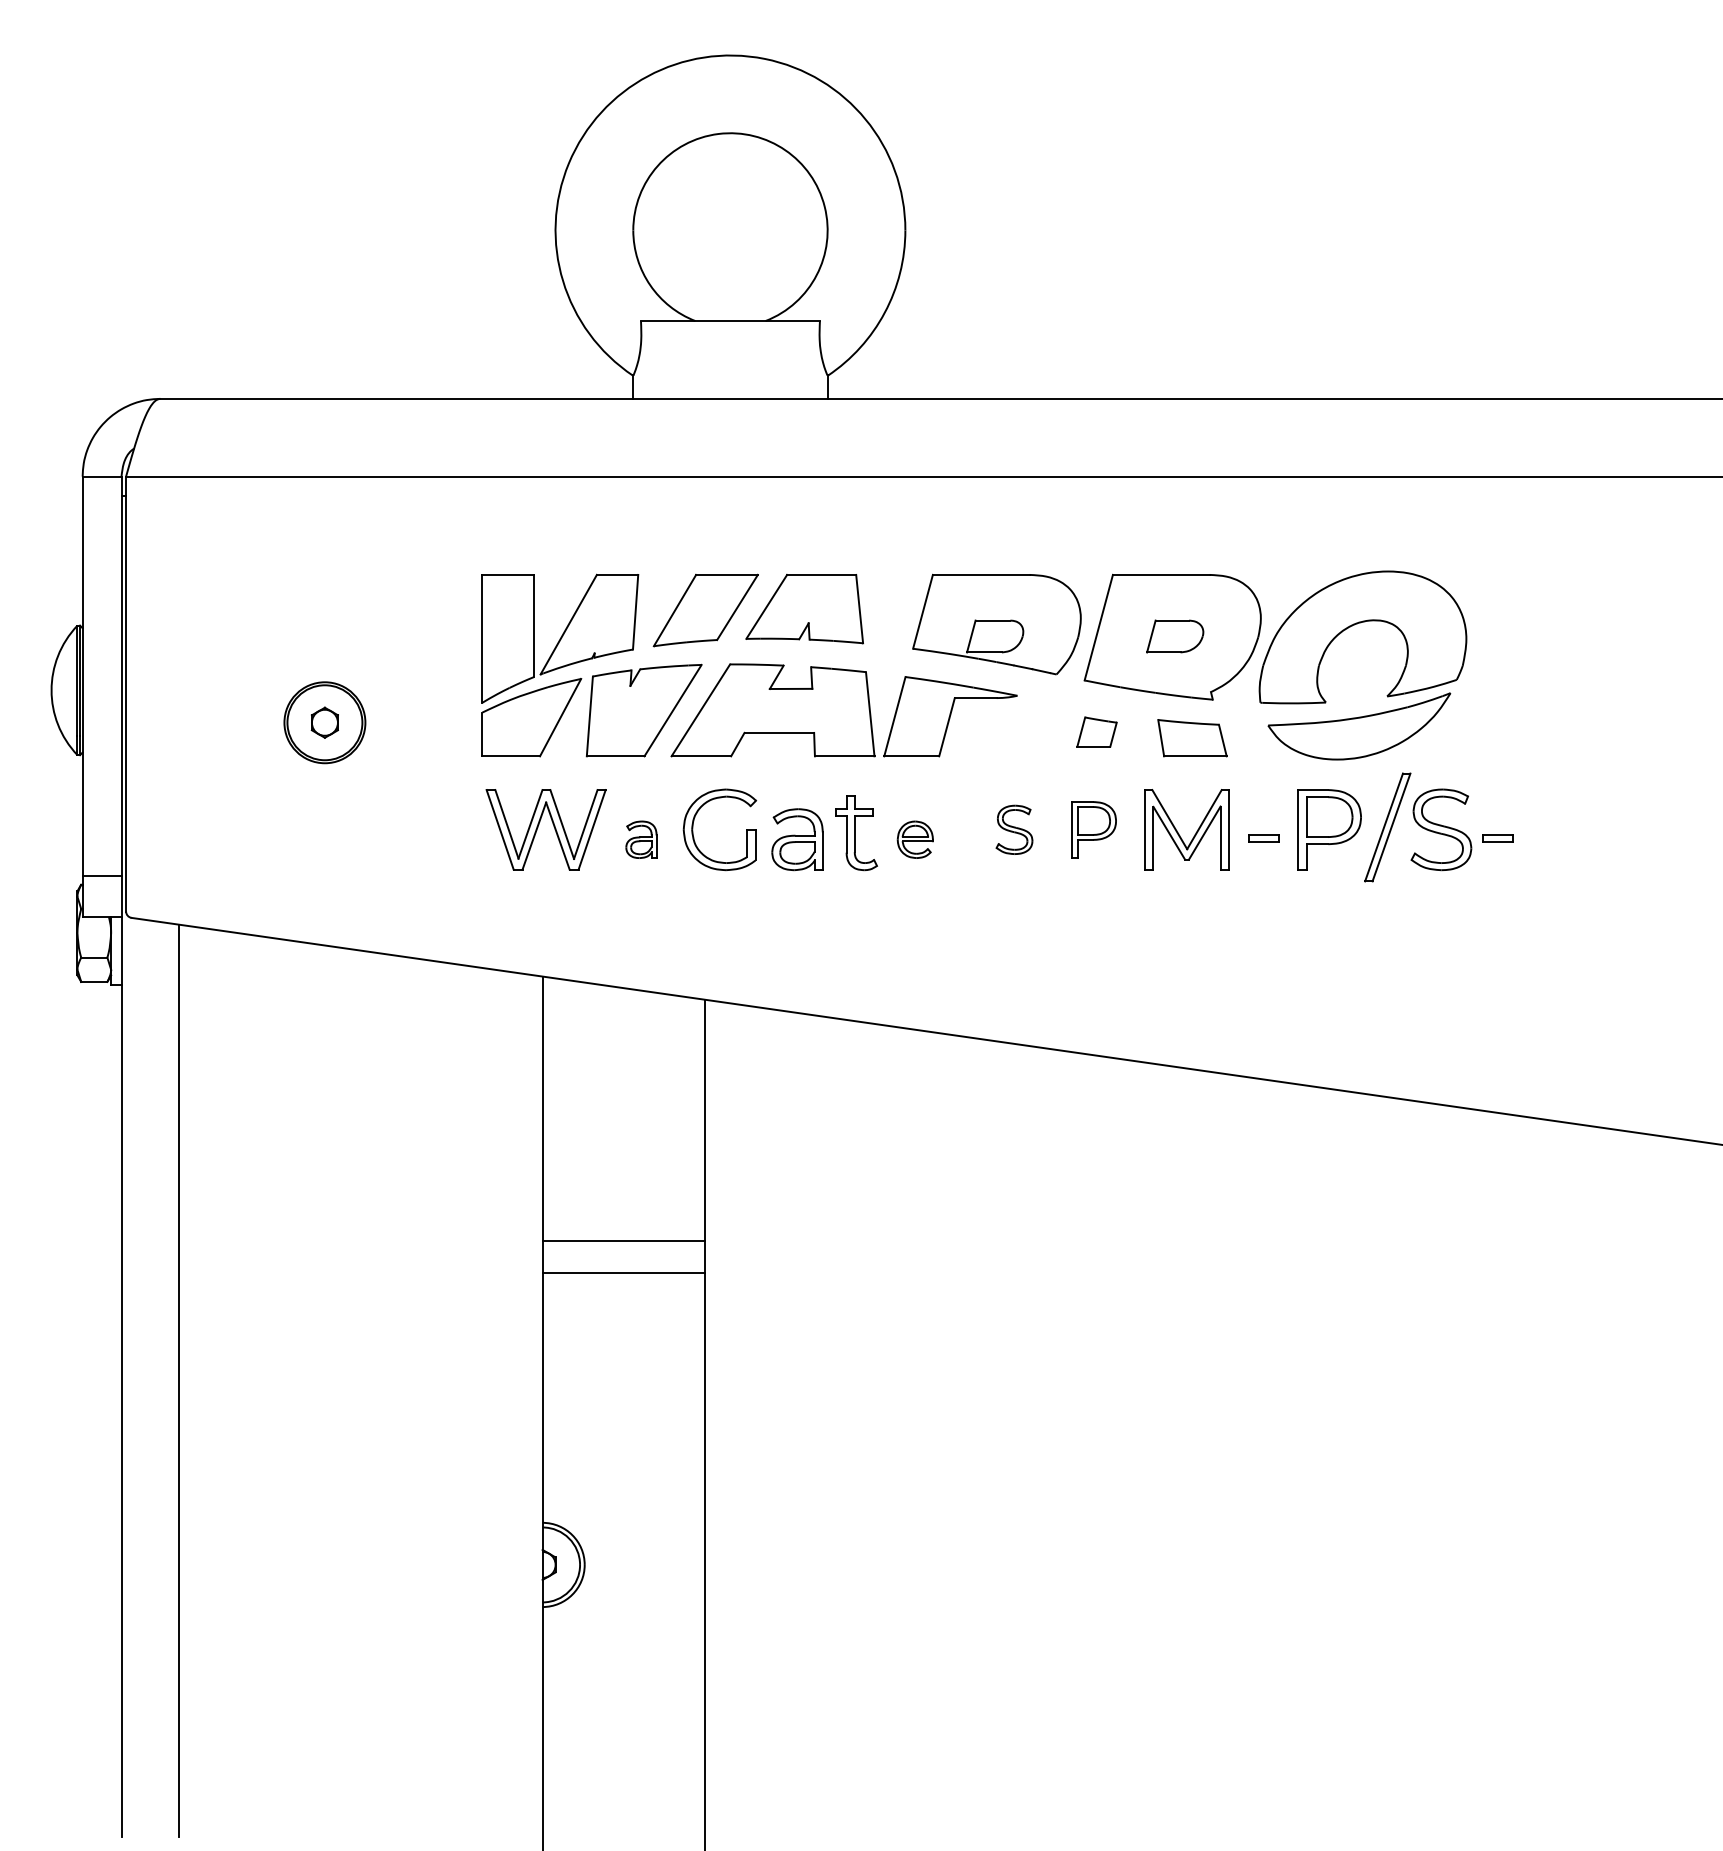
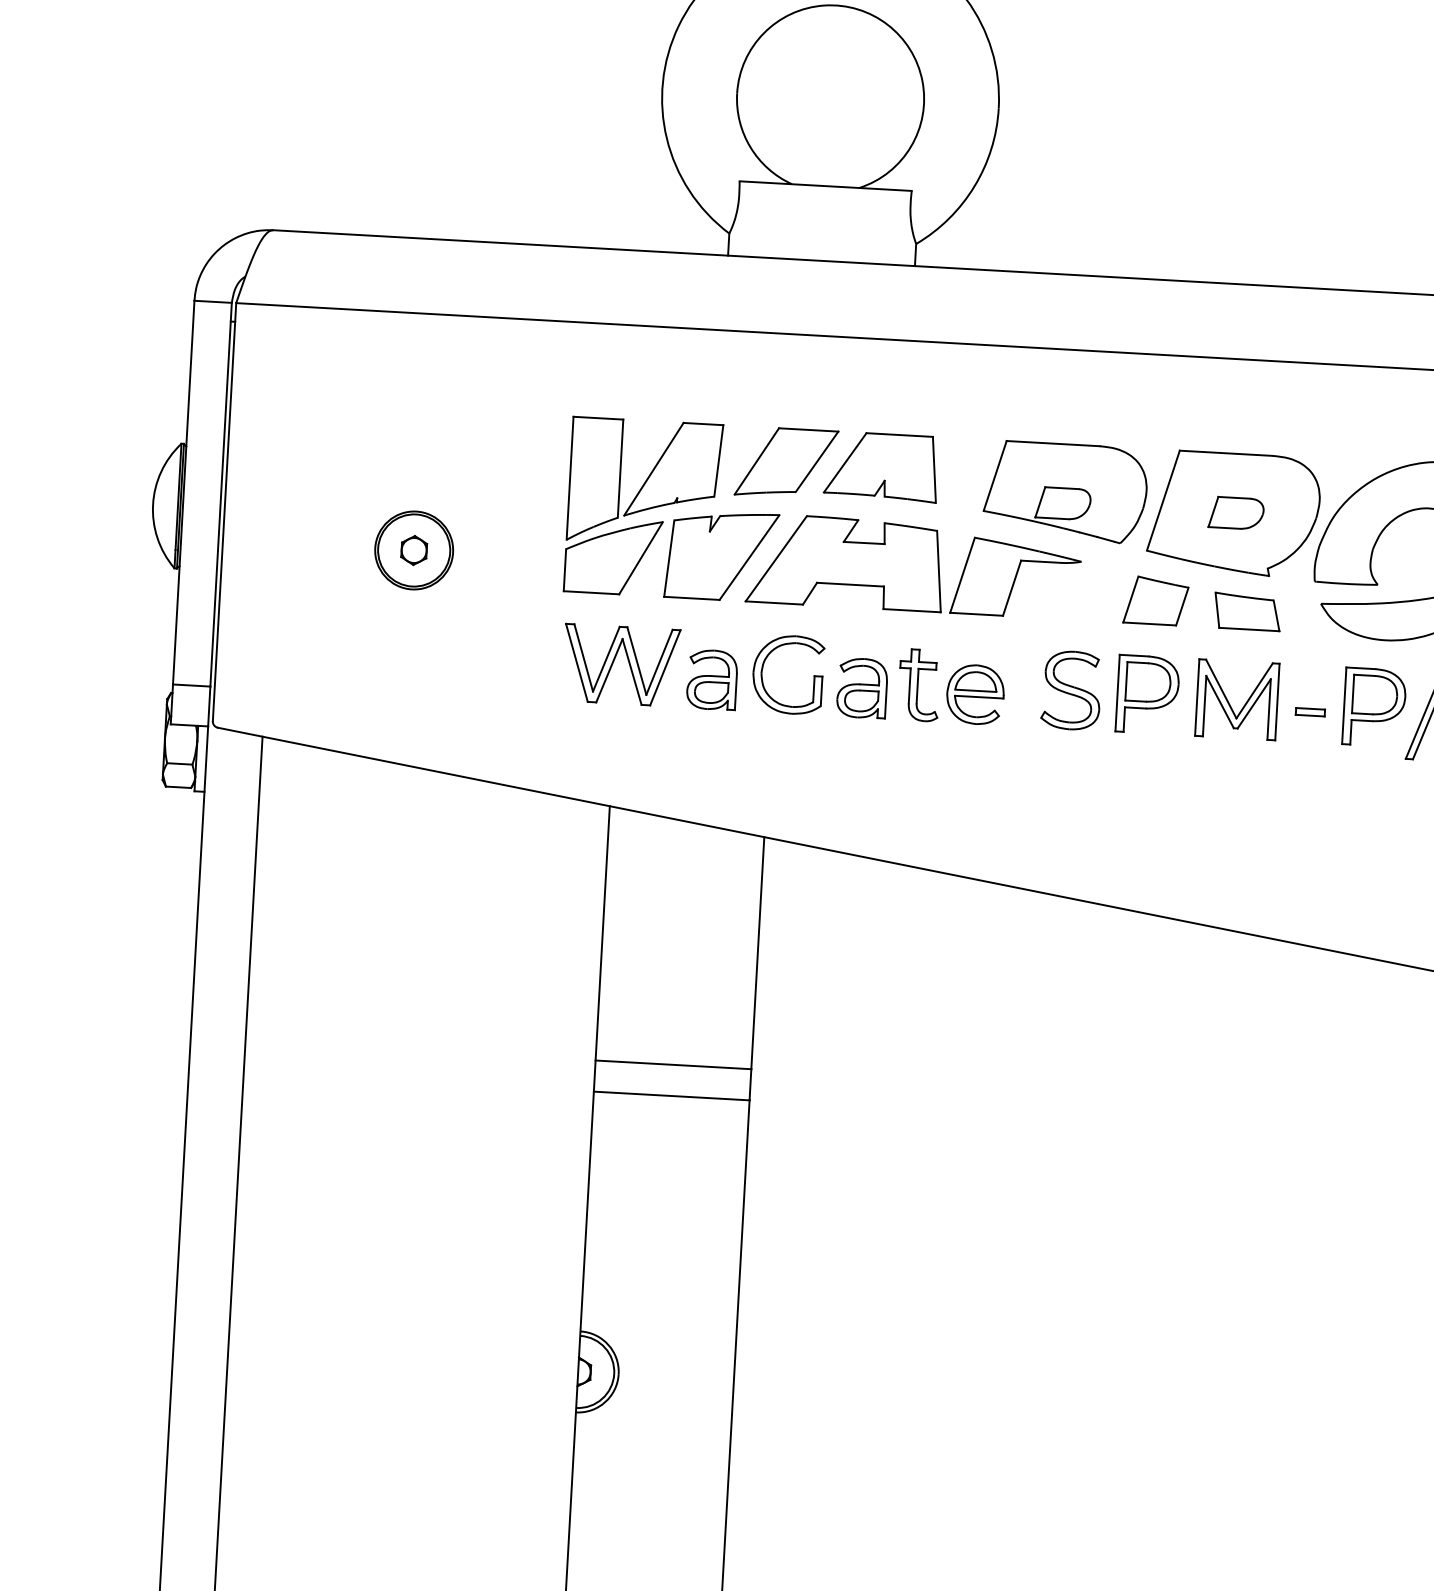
part: (1096, 731) -> (1155, 600), size x1.67
part: (1014, 829) -> (1071, 690), size x1.67
part: (1094, 829) -> (1148, 694), size x1.43
part: (641, 839) -> (712, 679), size x1.67
part: (915, 839) -> (975, 694), size x1.67

